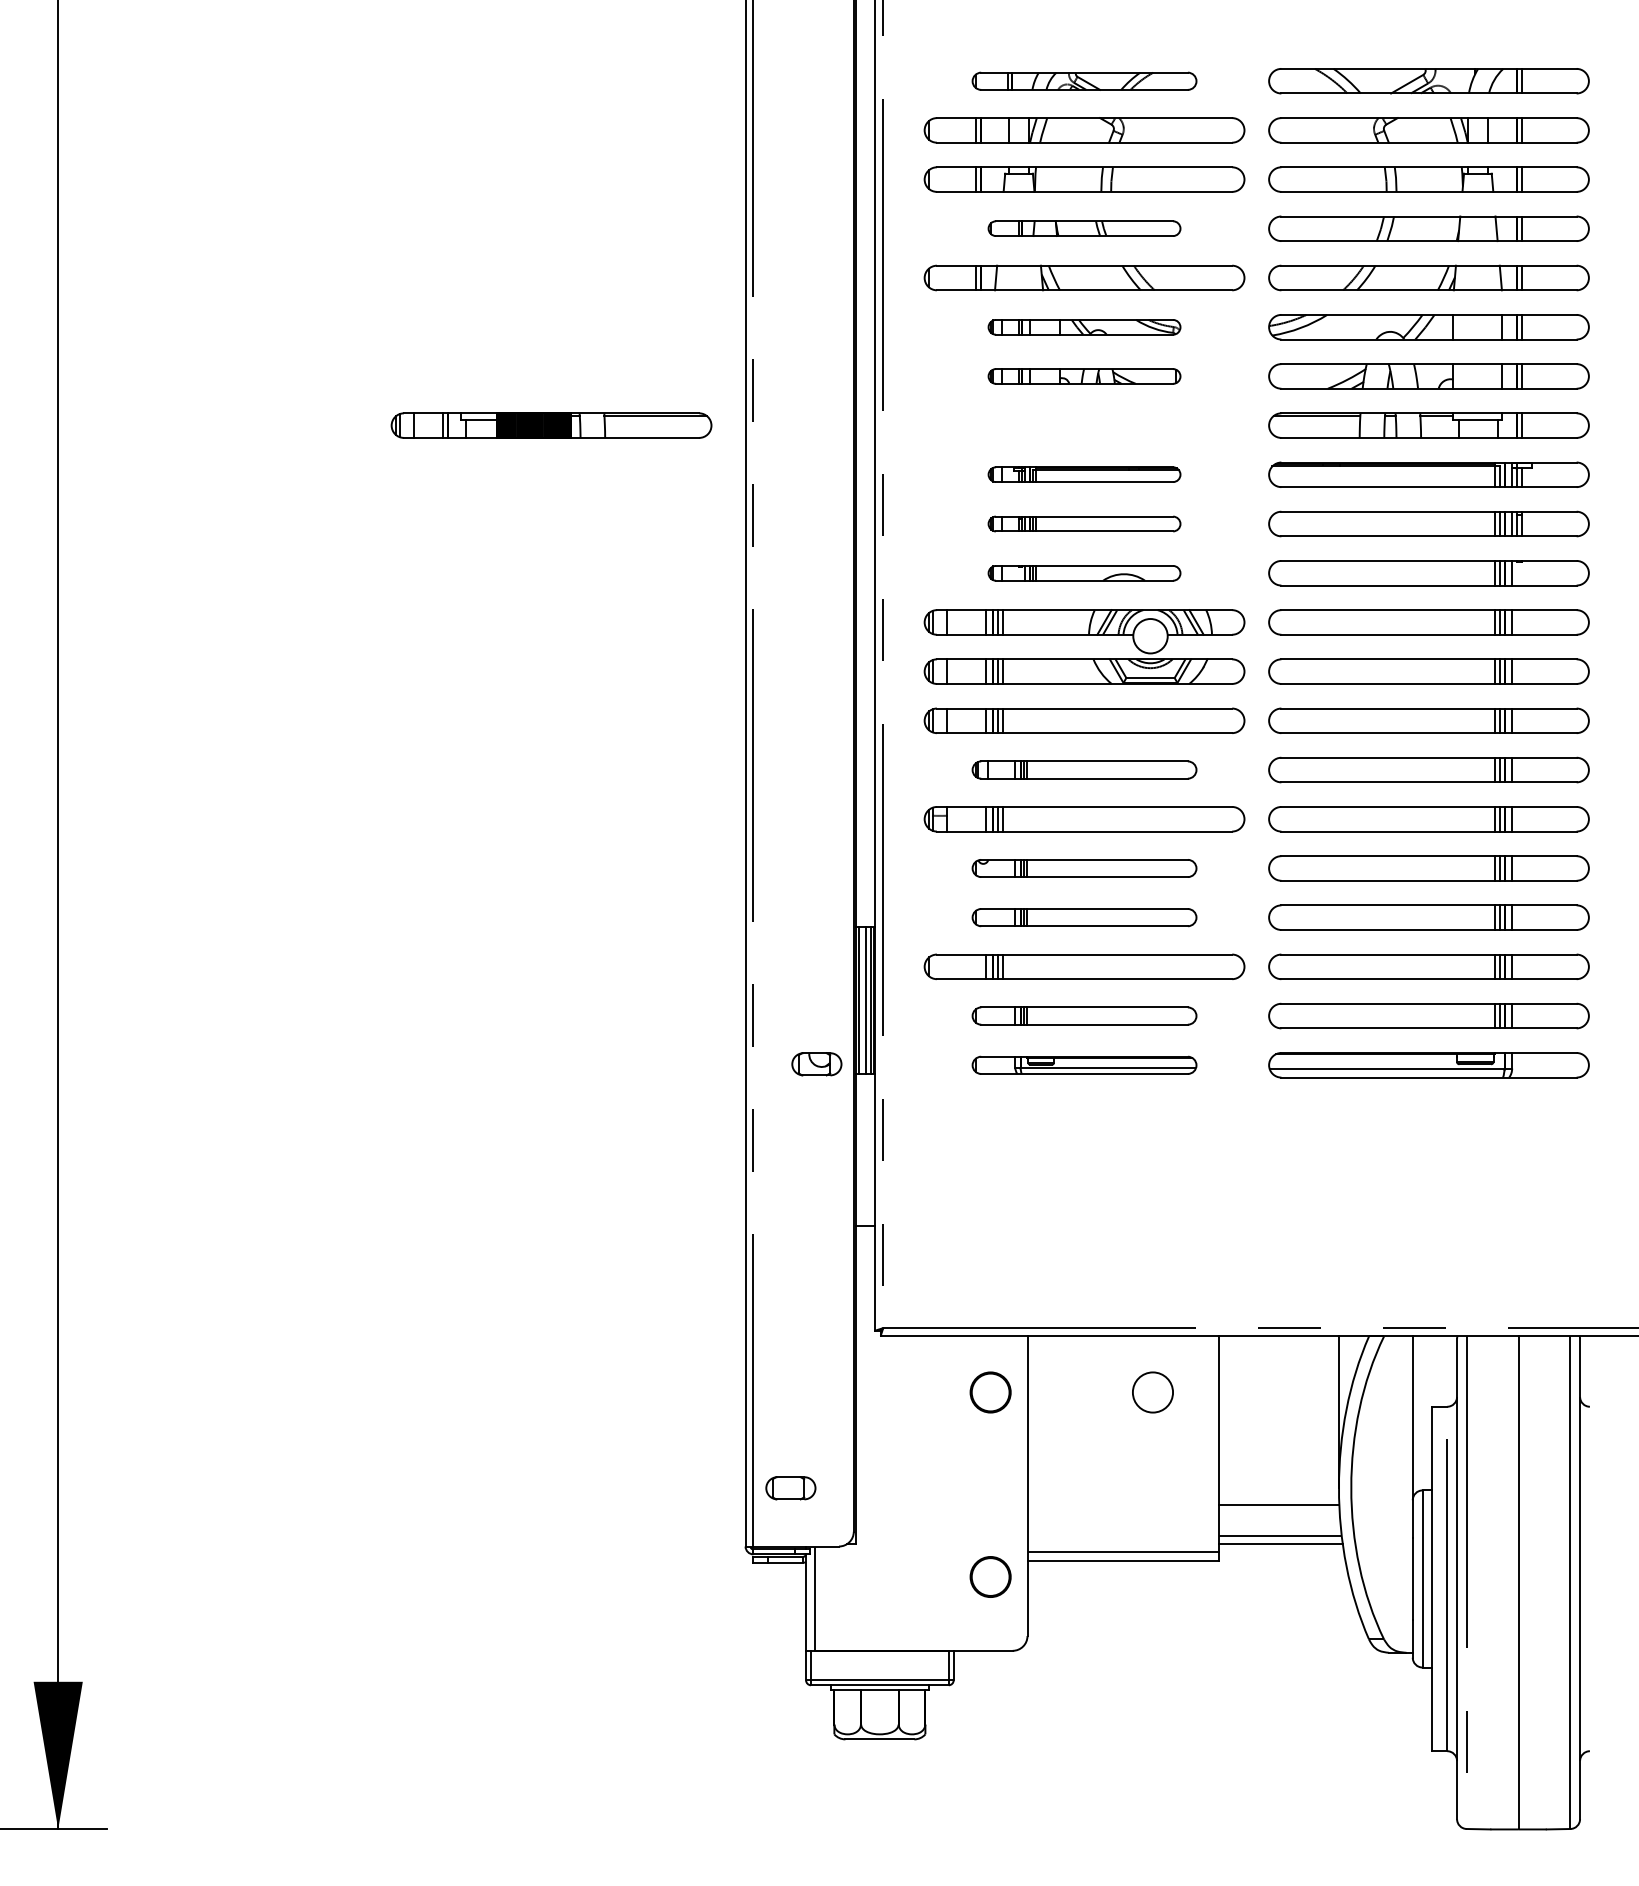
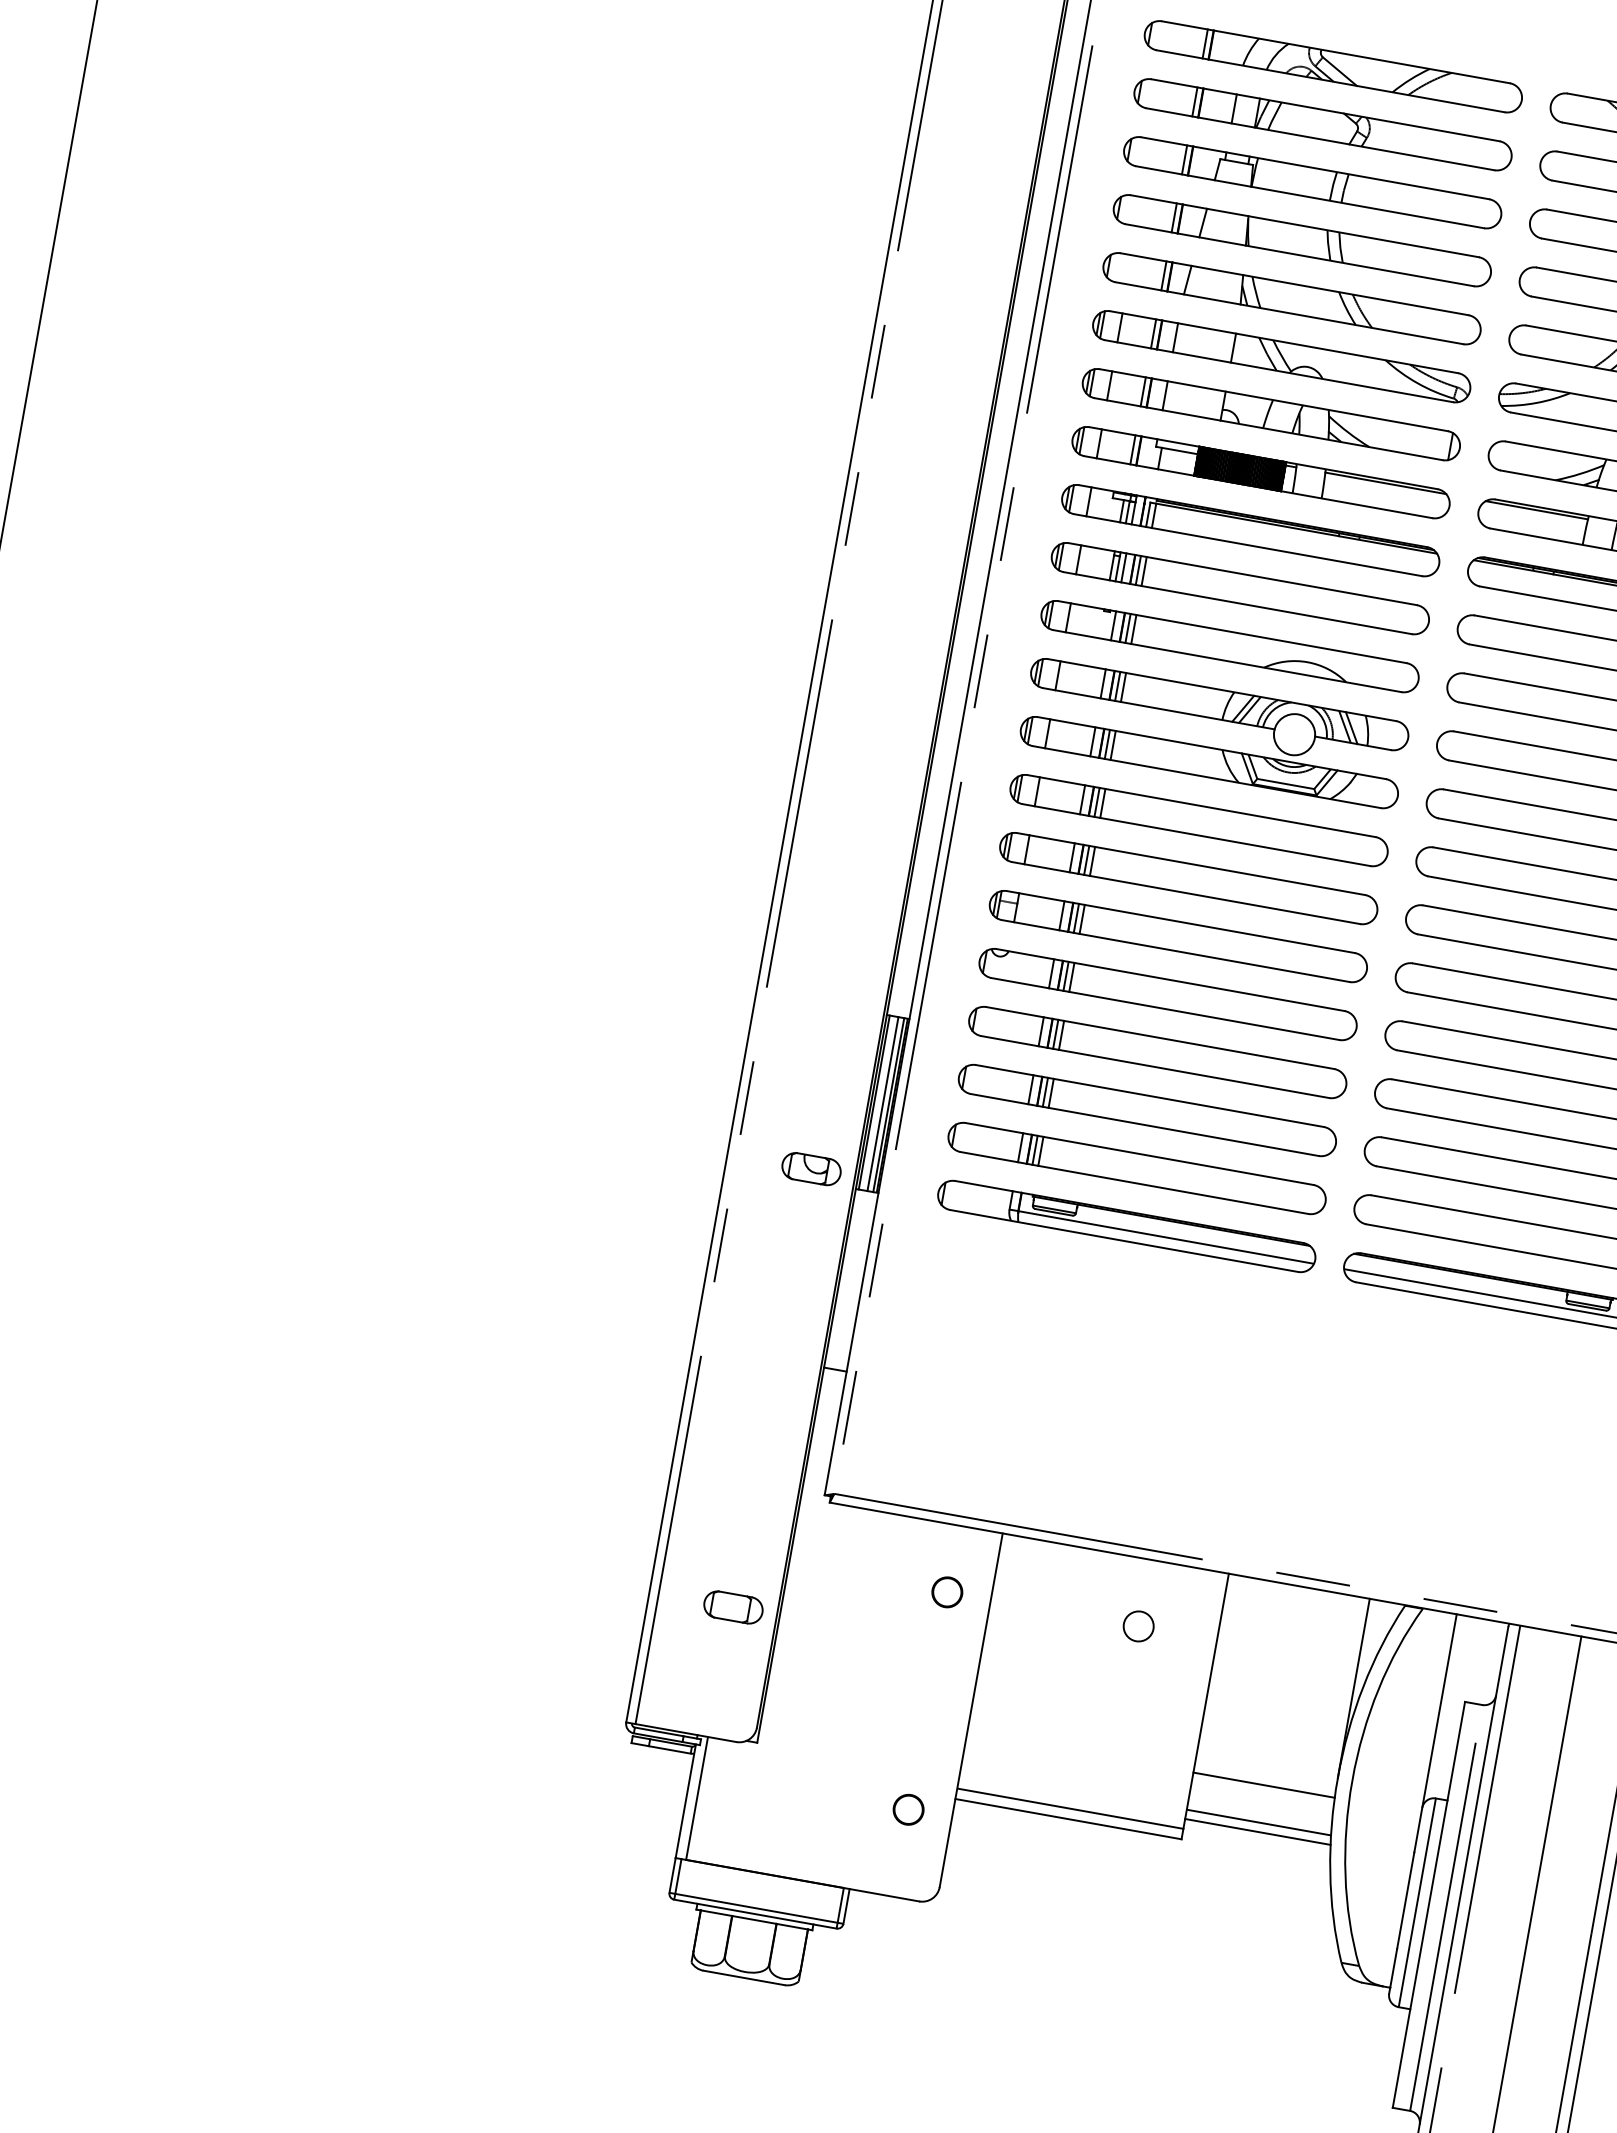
part: (1084, 81) -> (1333, 67), size x1.43
part: (1084, 228) -> (1302, 240), size x1.67
part: (1084, 327) -> (1281, 357), size x1.67
part: (1084, 376) -> (1271, 414), size x1.67
part: (551, 425) -> (1261, 472), moved
part: (1084, 474) -> (1250, 530), size x1.67
part: (1084, 523) -> (1240, 588), size x1.67
part: (1084, 573) -> (1229, 646), size x1.67
part: (1084, 769) -> (1188, 877), size x1.43
part: (1084, 868) -> (1168, 994), size x1.43
part: (1084, 917) -> (1157, 1052), size x1.43
part: (1084, 1015) -> (1137, 1167), size x1.43
part: (1084, 1065) -> (1126, 1226), size x1.43
circle: (990, 1392) -> (947, 1592), size x0.62
circle: (1152, 1392) -> (1138, 1626), size x0.62
part: (790, 1488) -> (732, 1607), moved
circle: (990, 1576) -> (908, 1809), size x0.62

